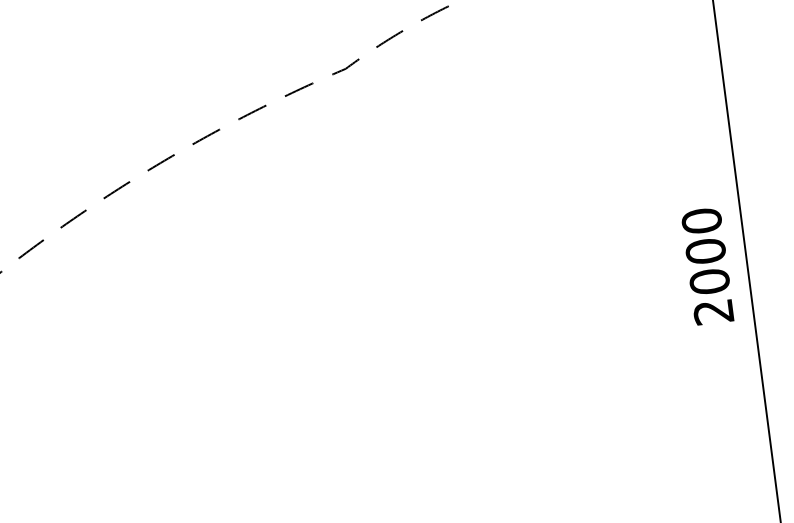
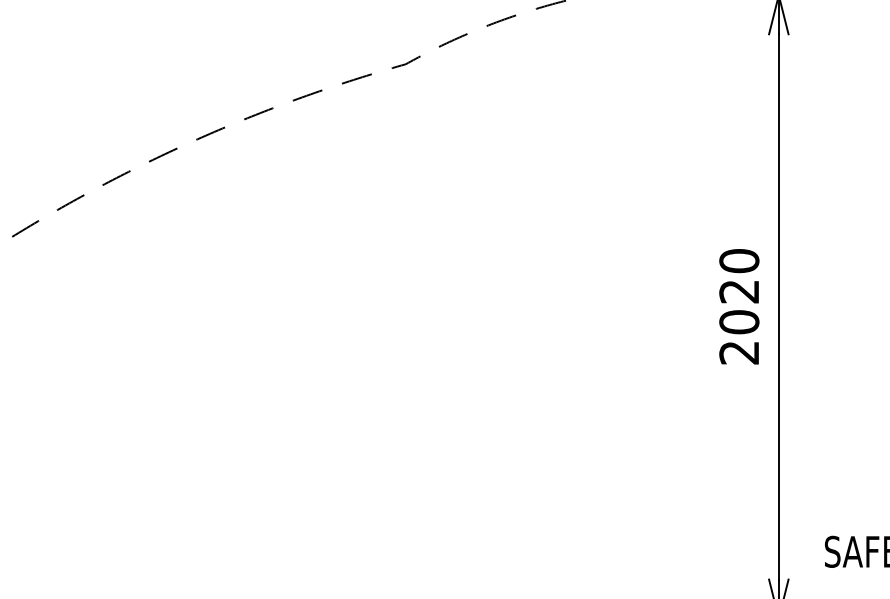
text: (705, 251) -> (739, 291), 2000 -> 2020

